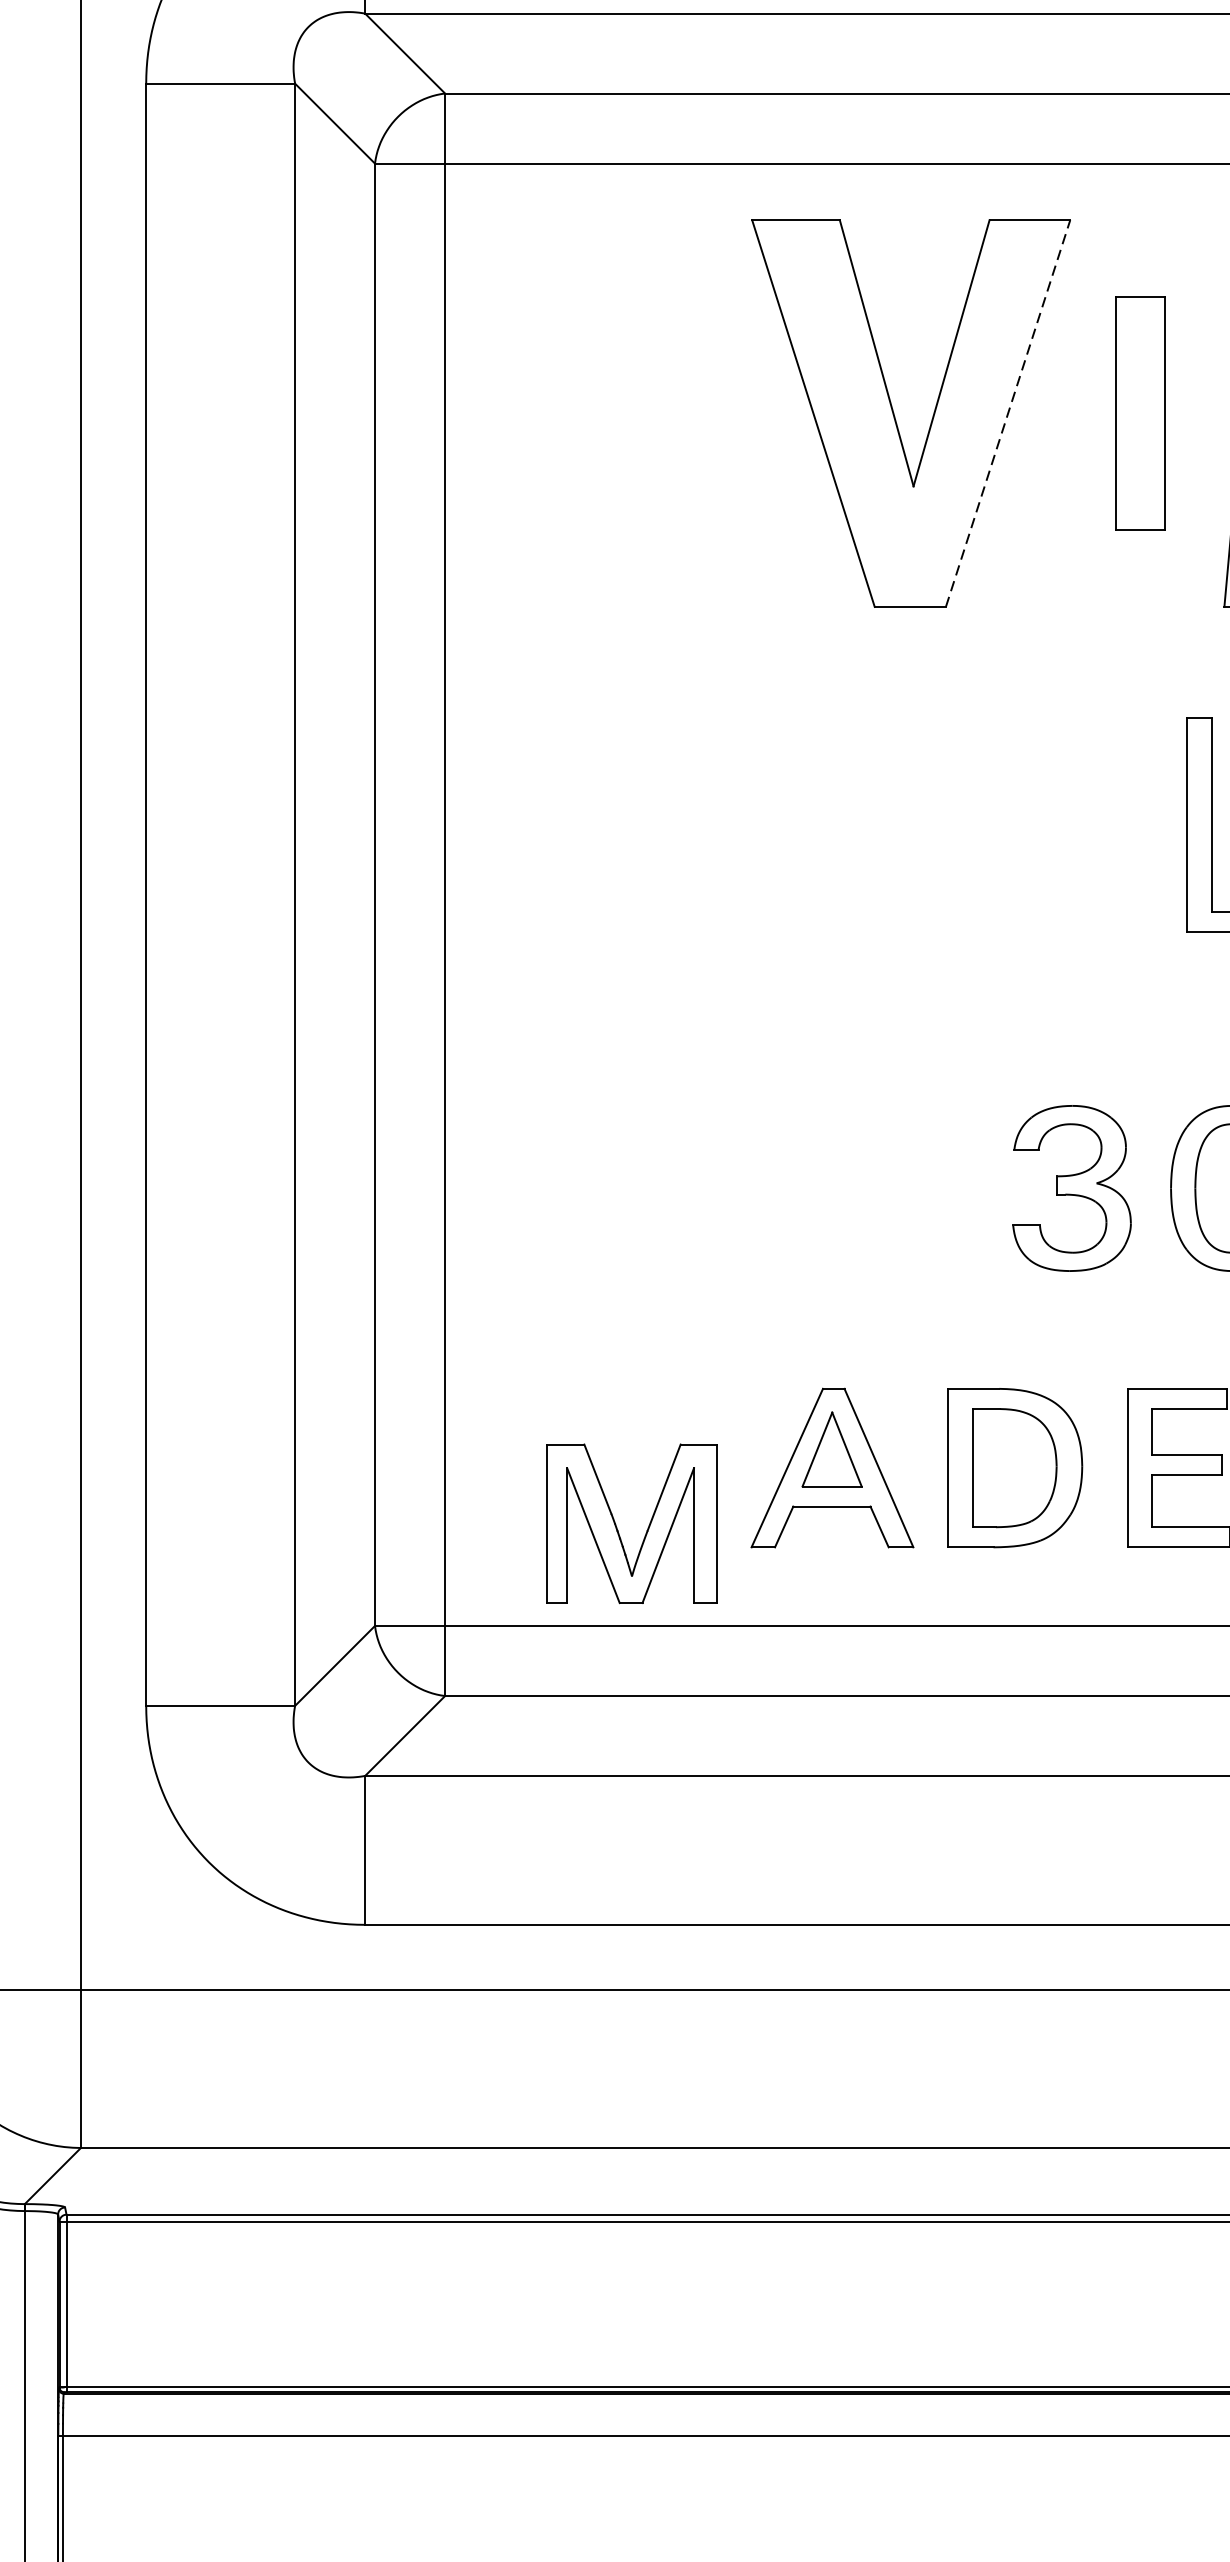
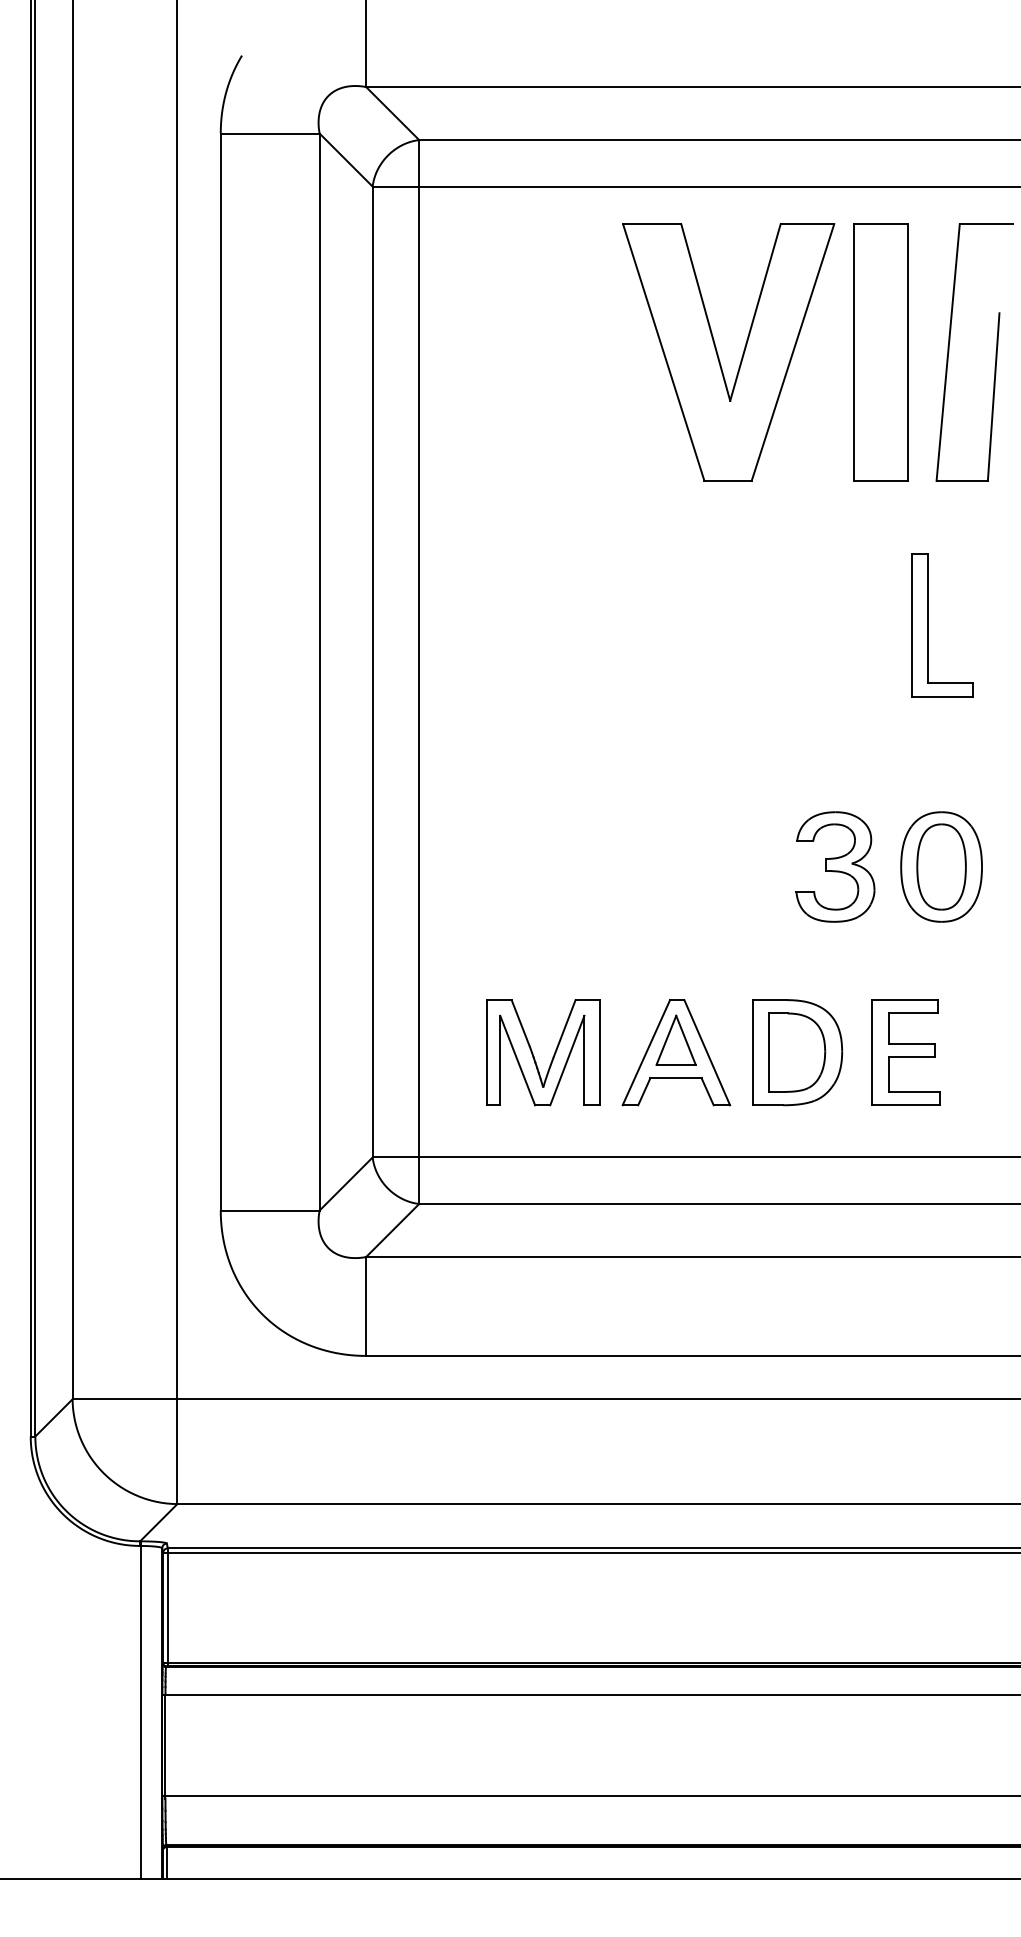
line: (1007, 413) -> (792, 352), dashed -> solid
part: (1139, 413) -> (880, 352), size x1.67
part: (618, 1529) -> (534, 1056), moved

